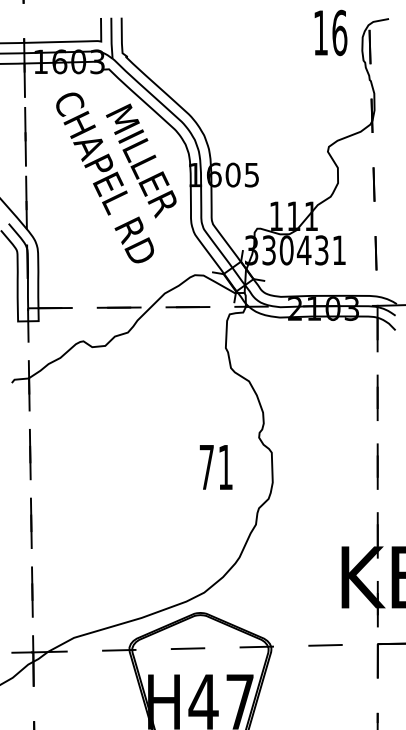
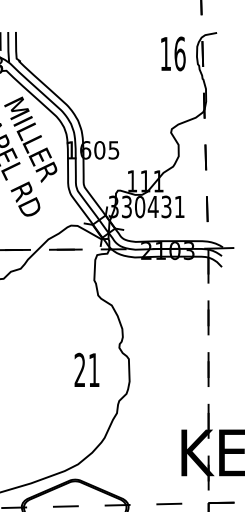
text: (330, 32) -> (173, 53), moved
text: (206, 466) -> (79, 369), 71 -> 21

